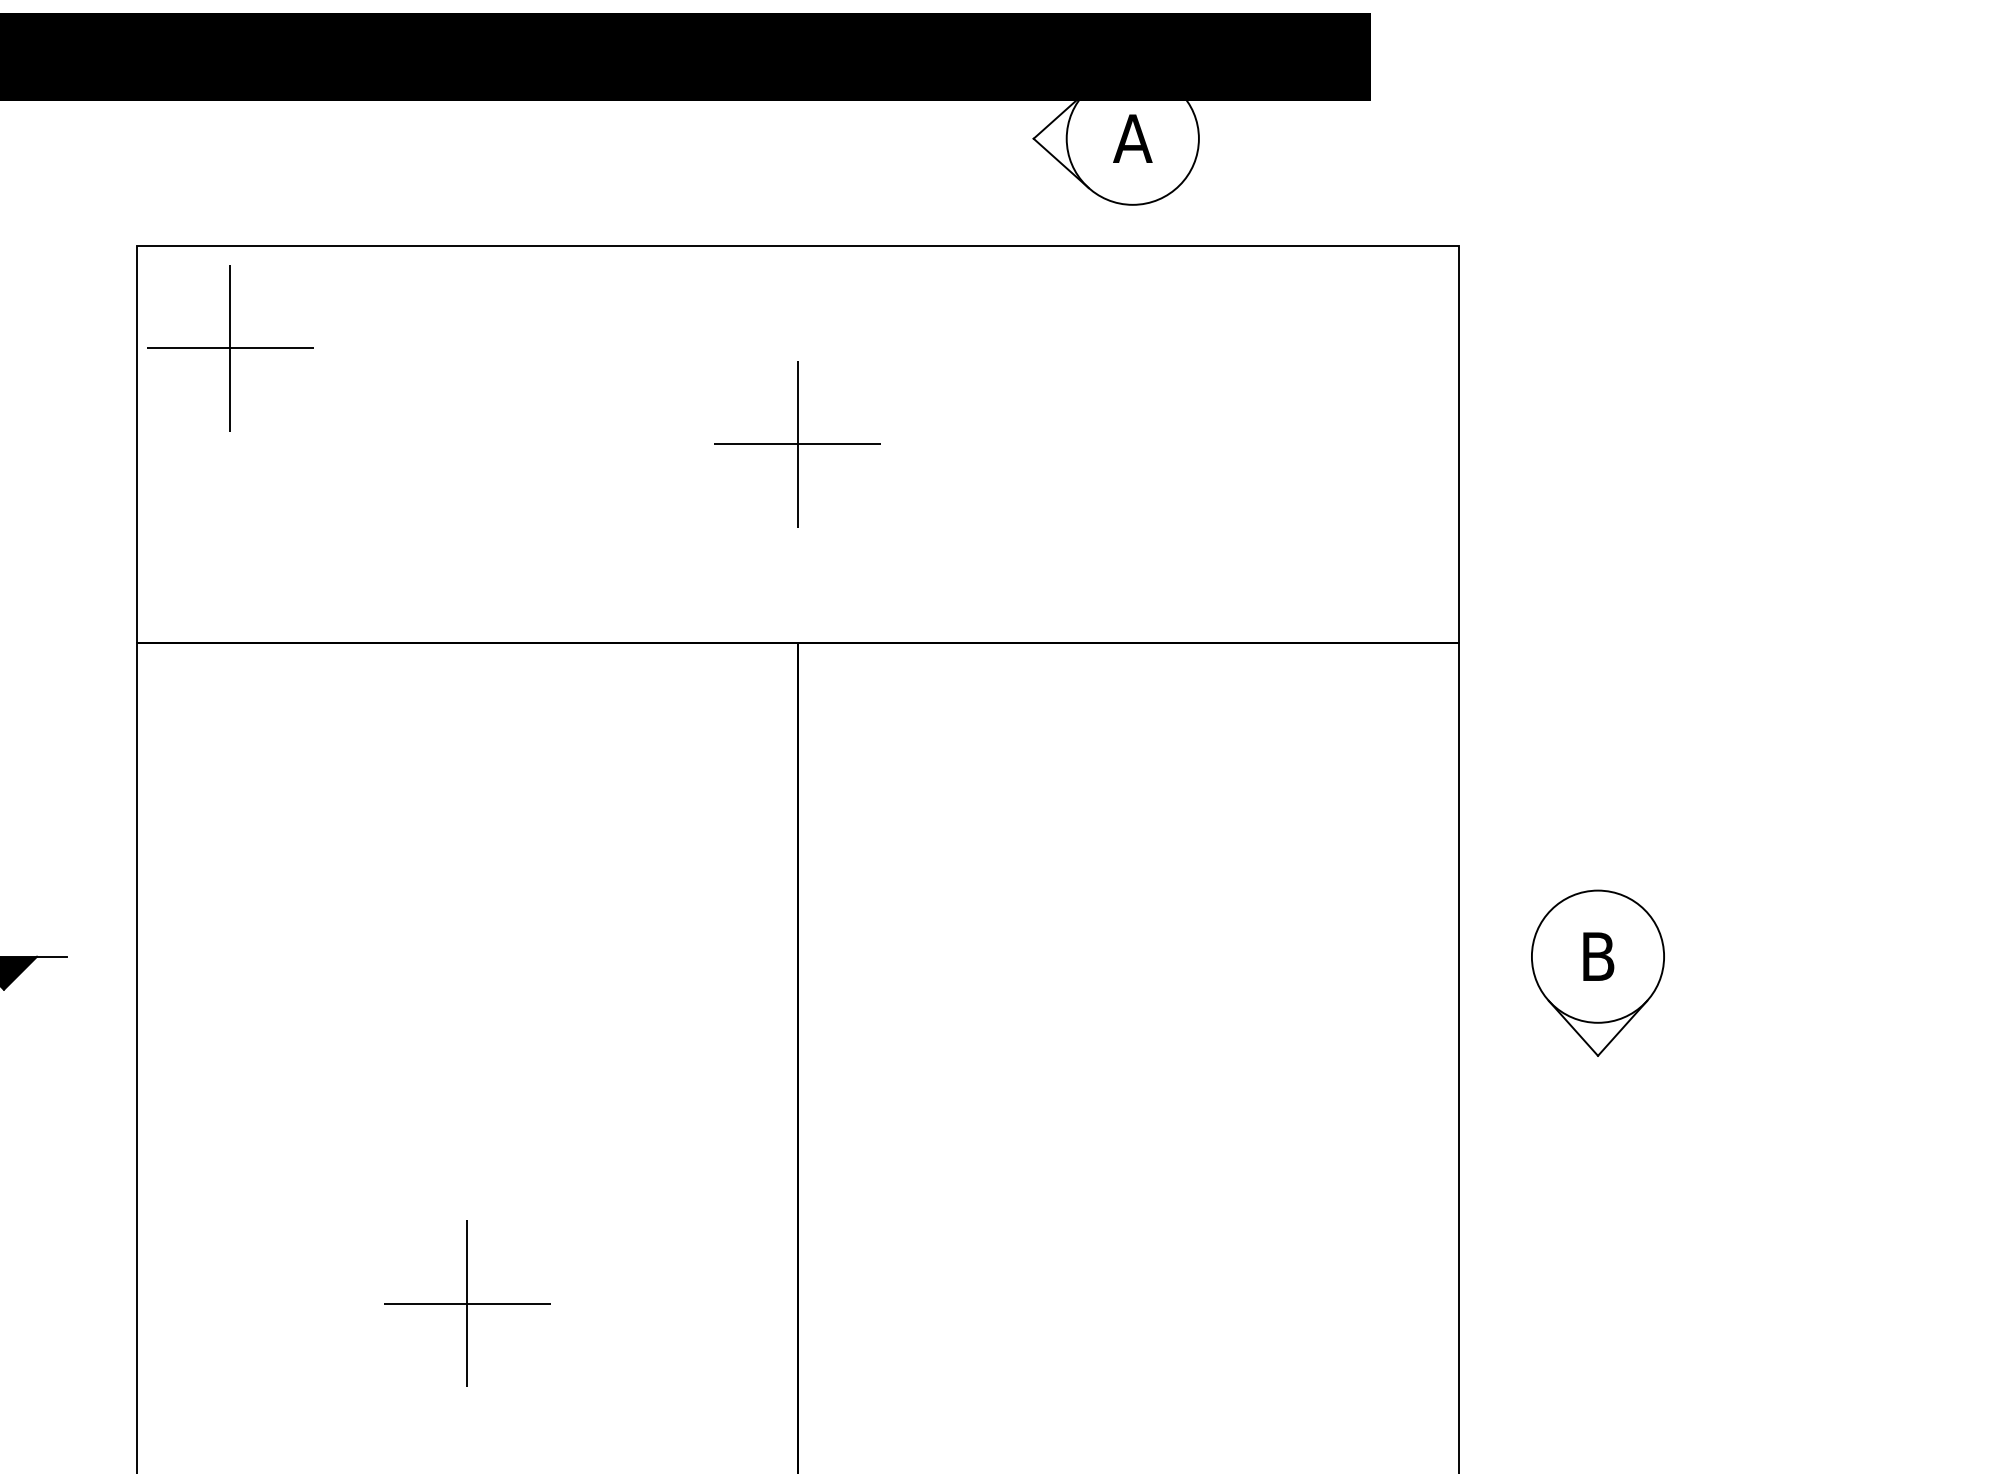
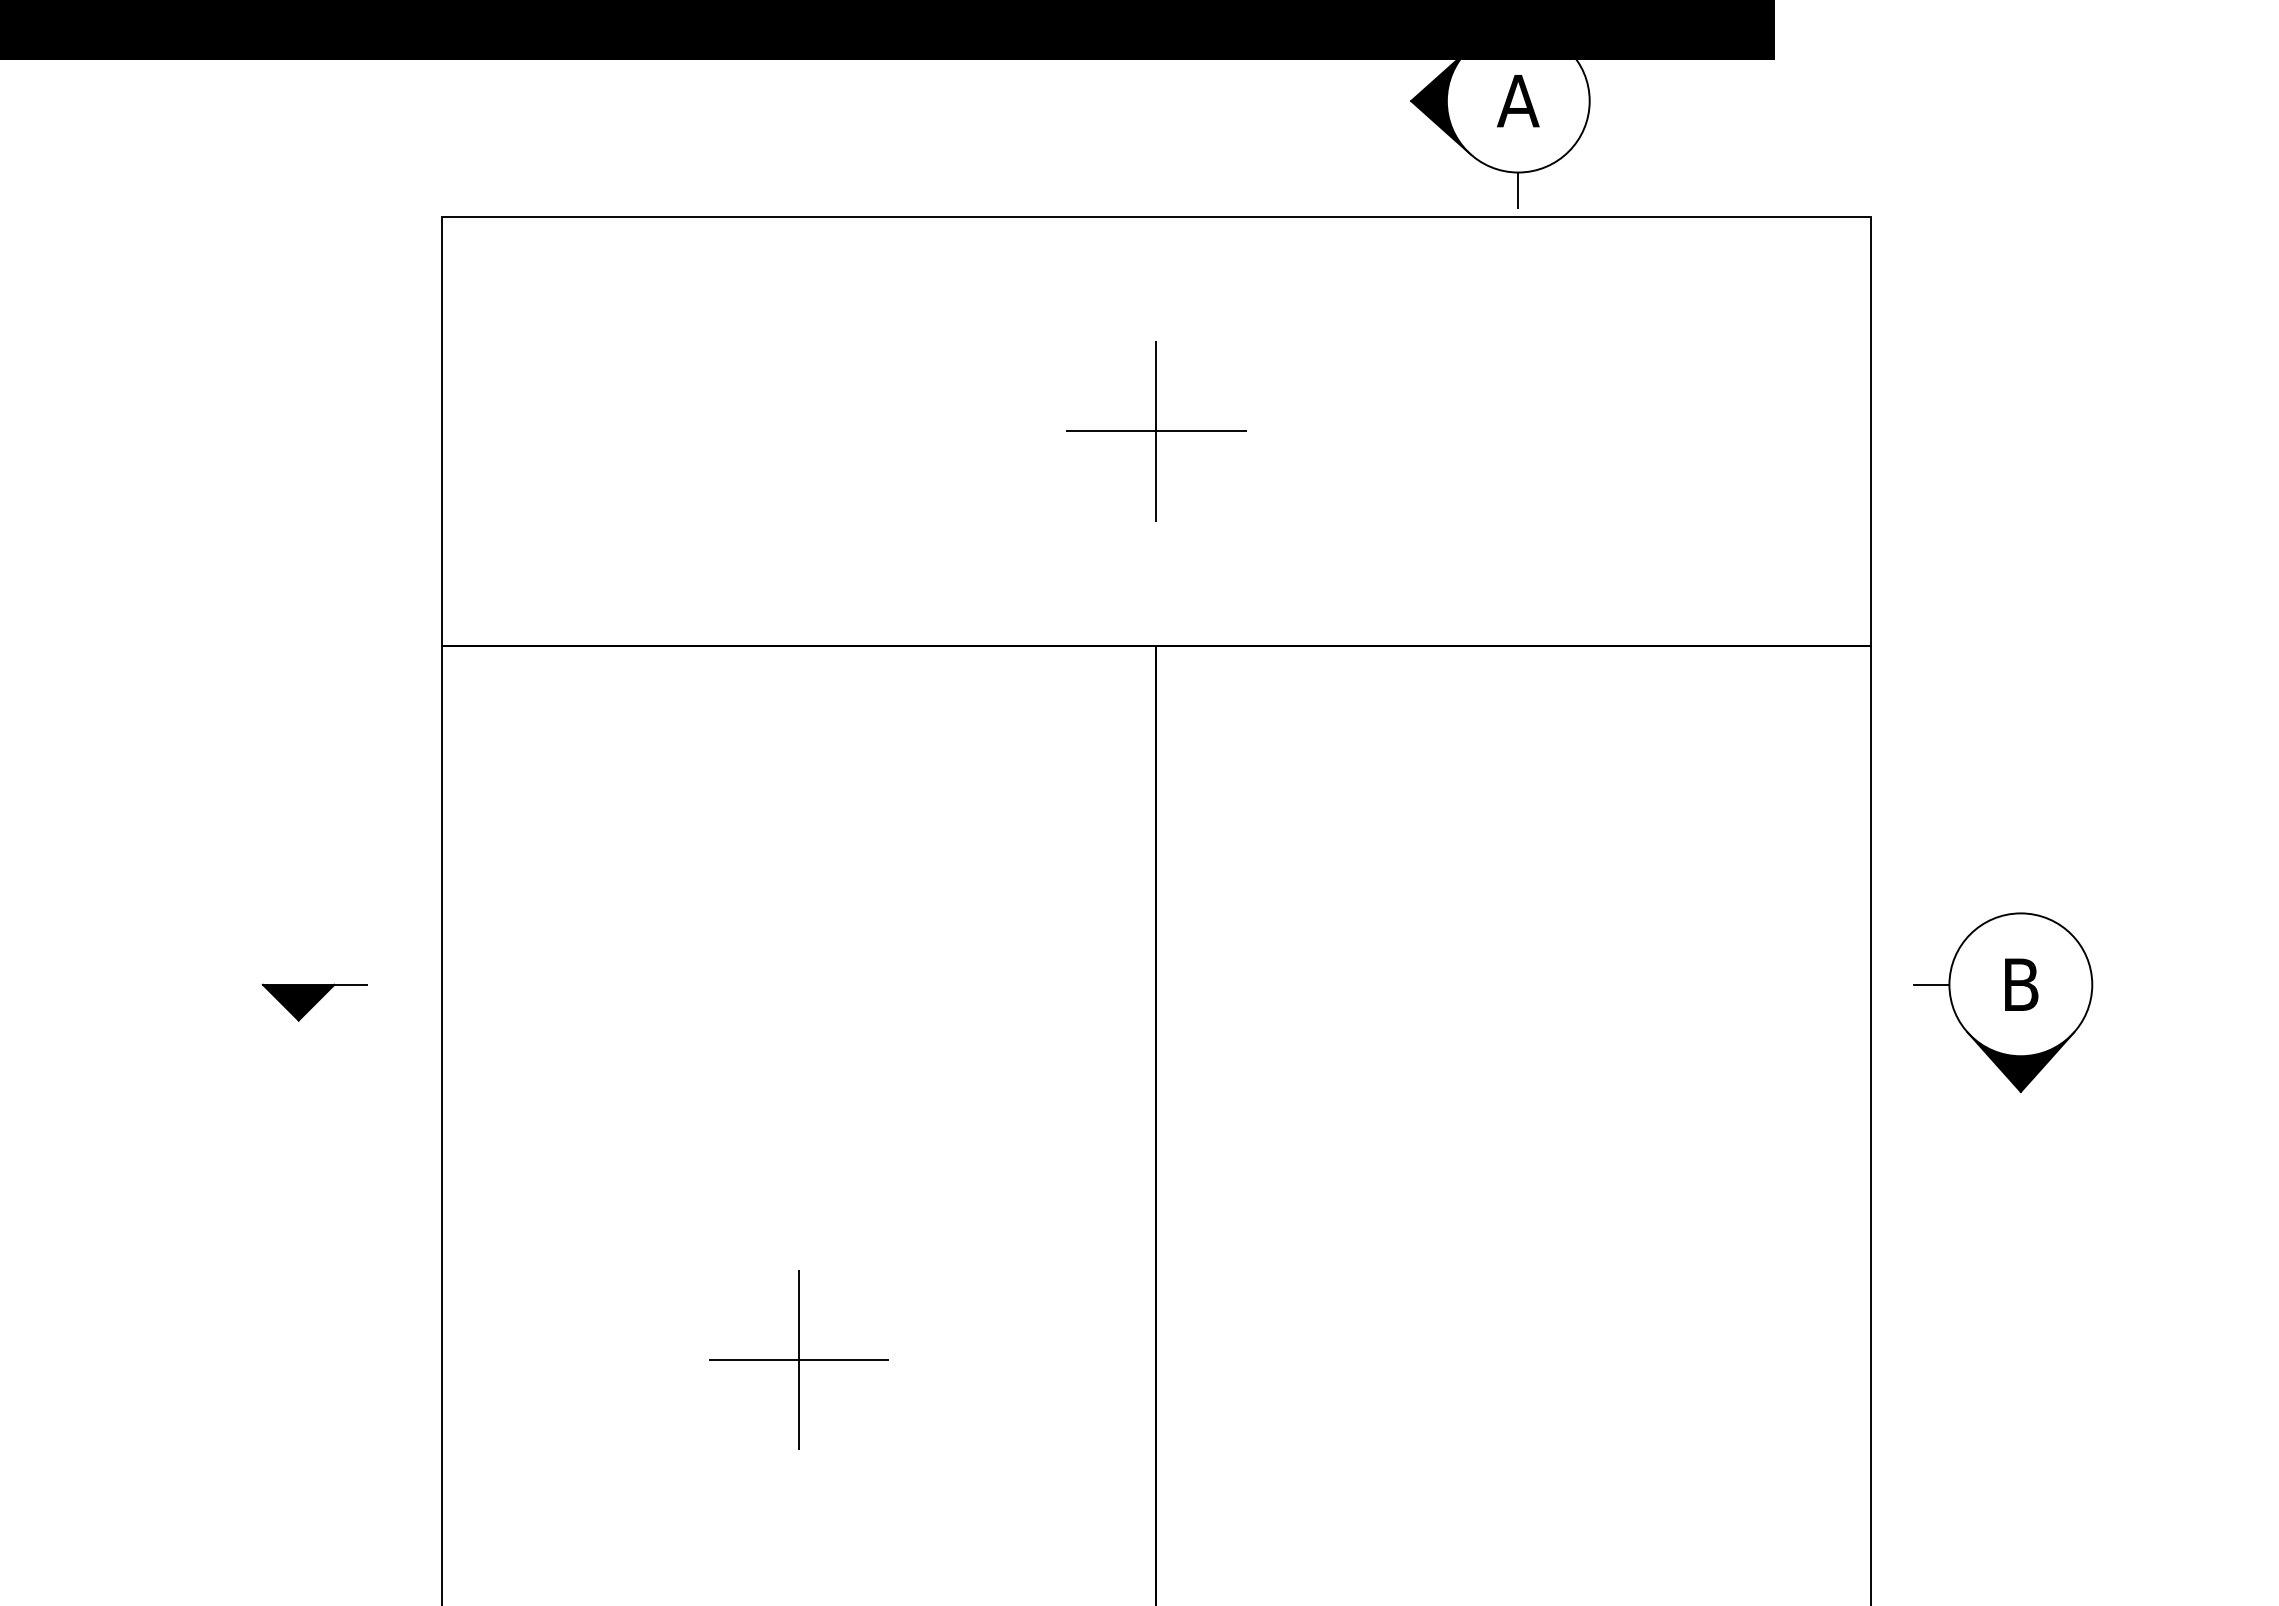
fill: (1060, 138) -> (1440, 100), added
line: (1133, 221) -> (1518, 190), added
part: (230, 348) -> (543, 327), removed
line: (1515, 956) -> (1931, 984), added
fill: (1597, 1027) -> (2020, 1061), added

